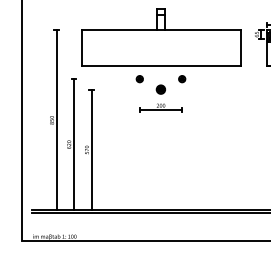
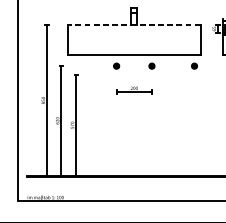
line: (160, 30) -> (133, 25), solid -> dashed
part: (233, 79) -> (194, 66), added
part: (160, 89) -> (133, 74), removed

